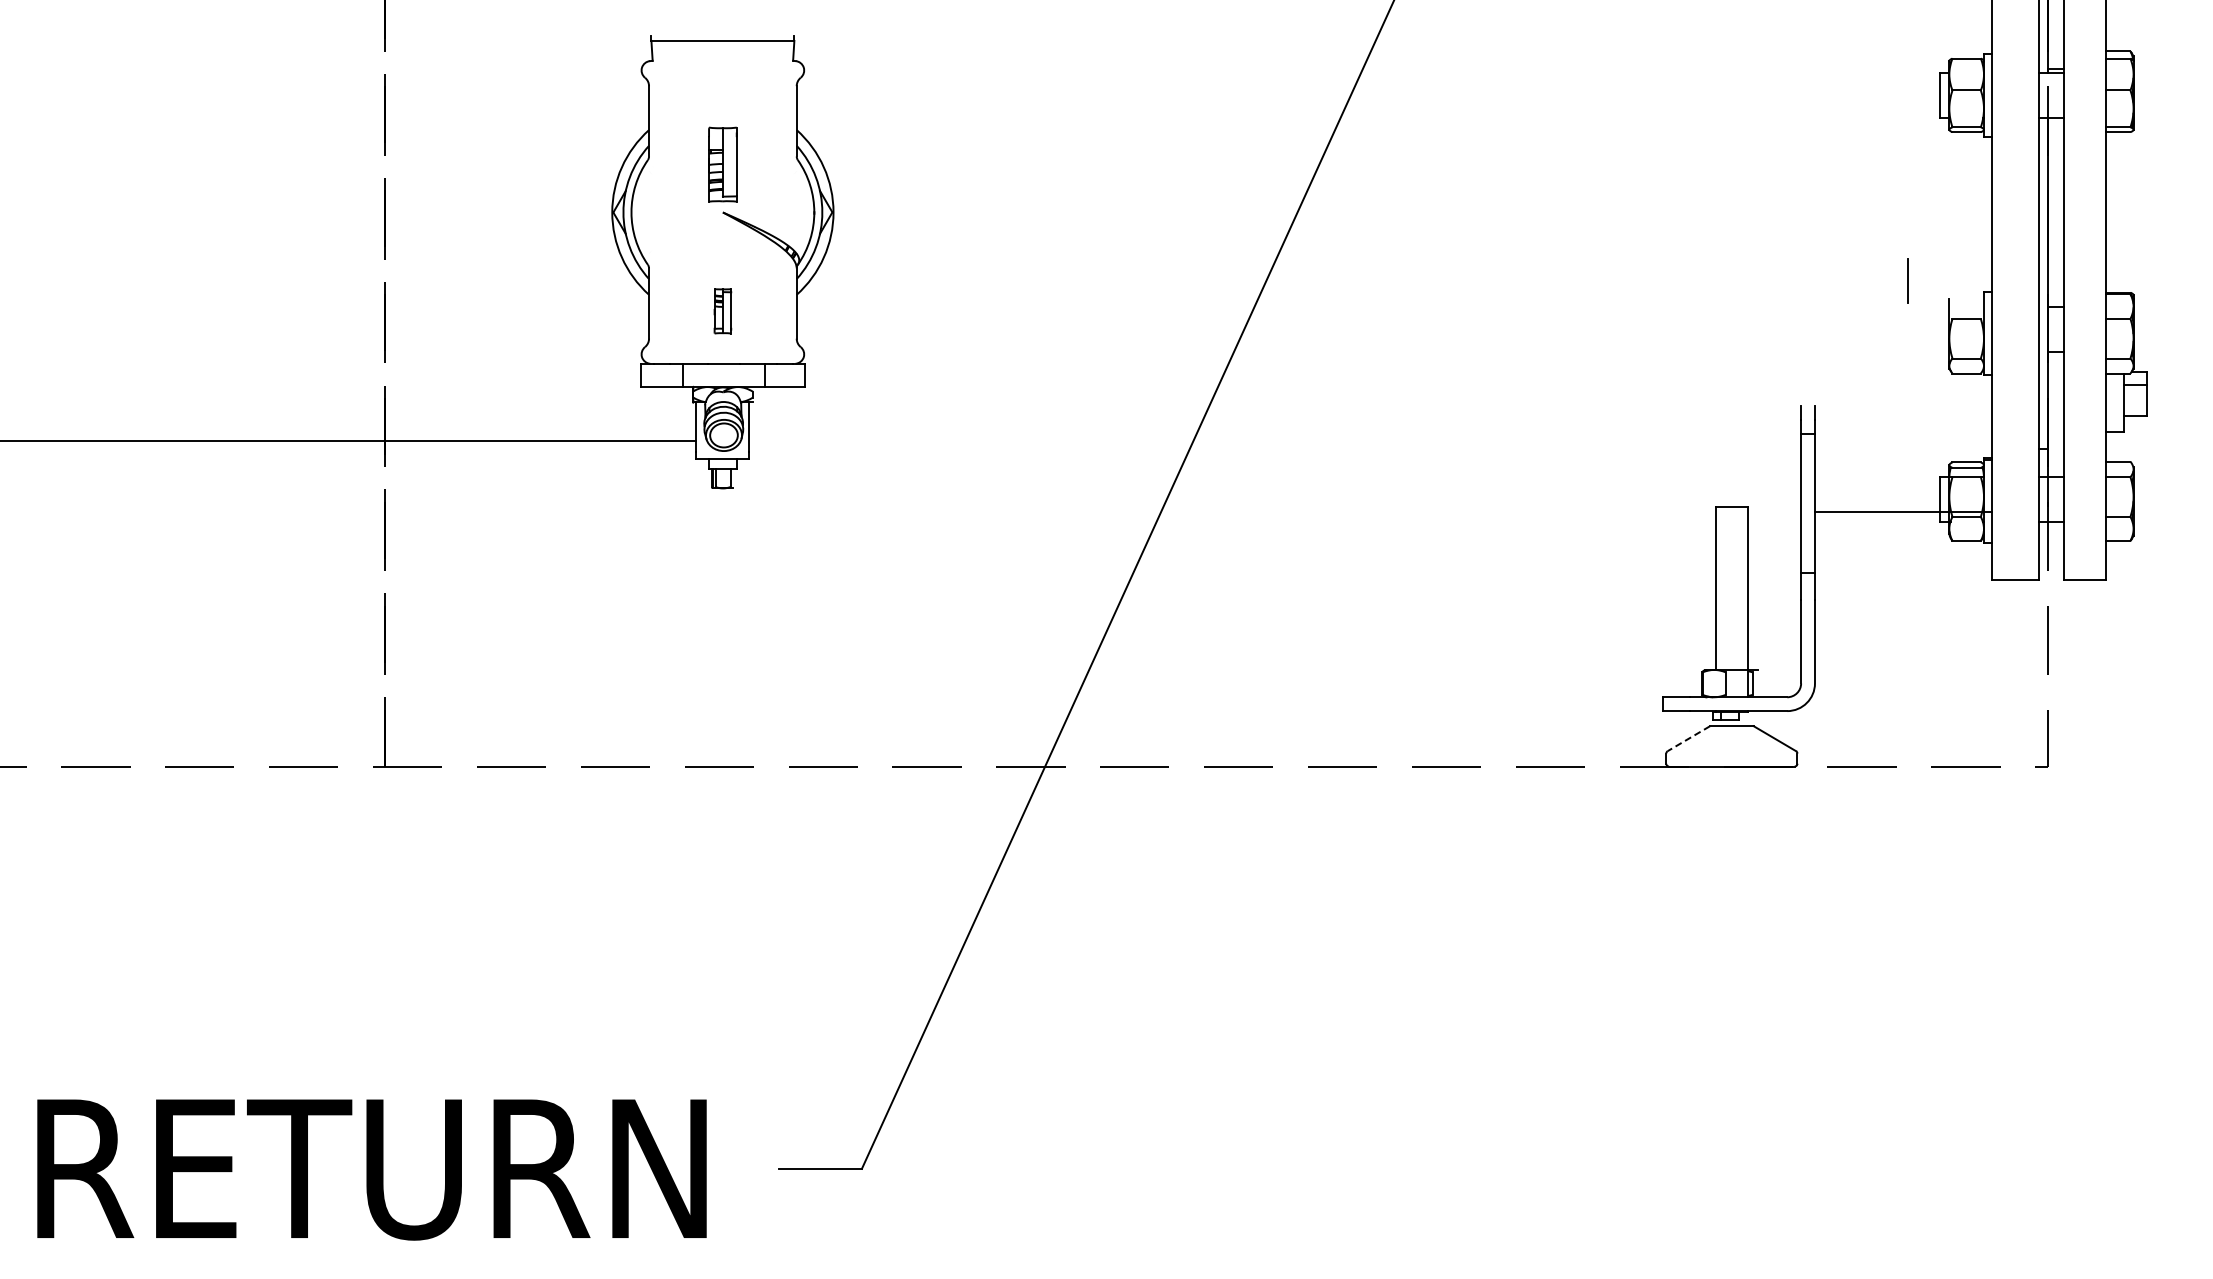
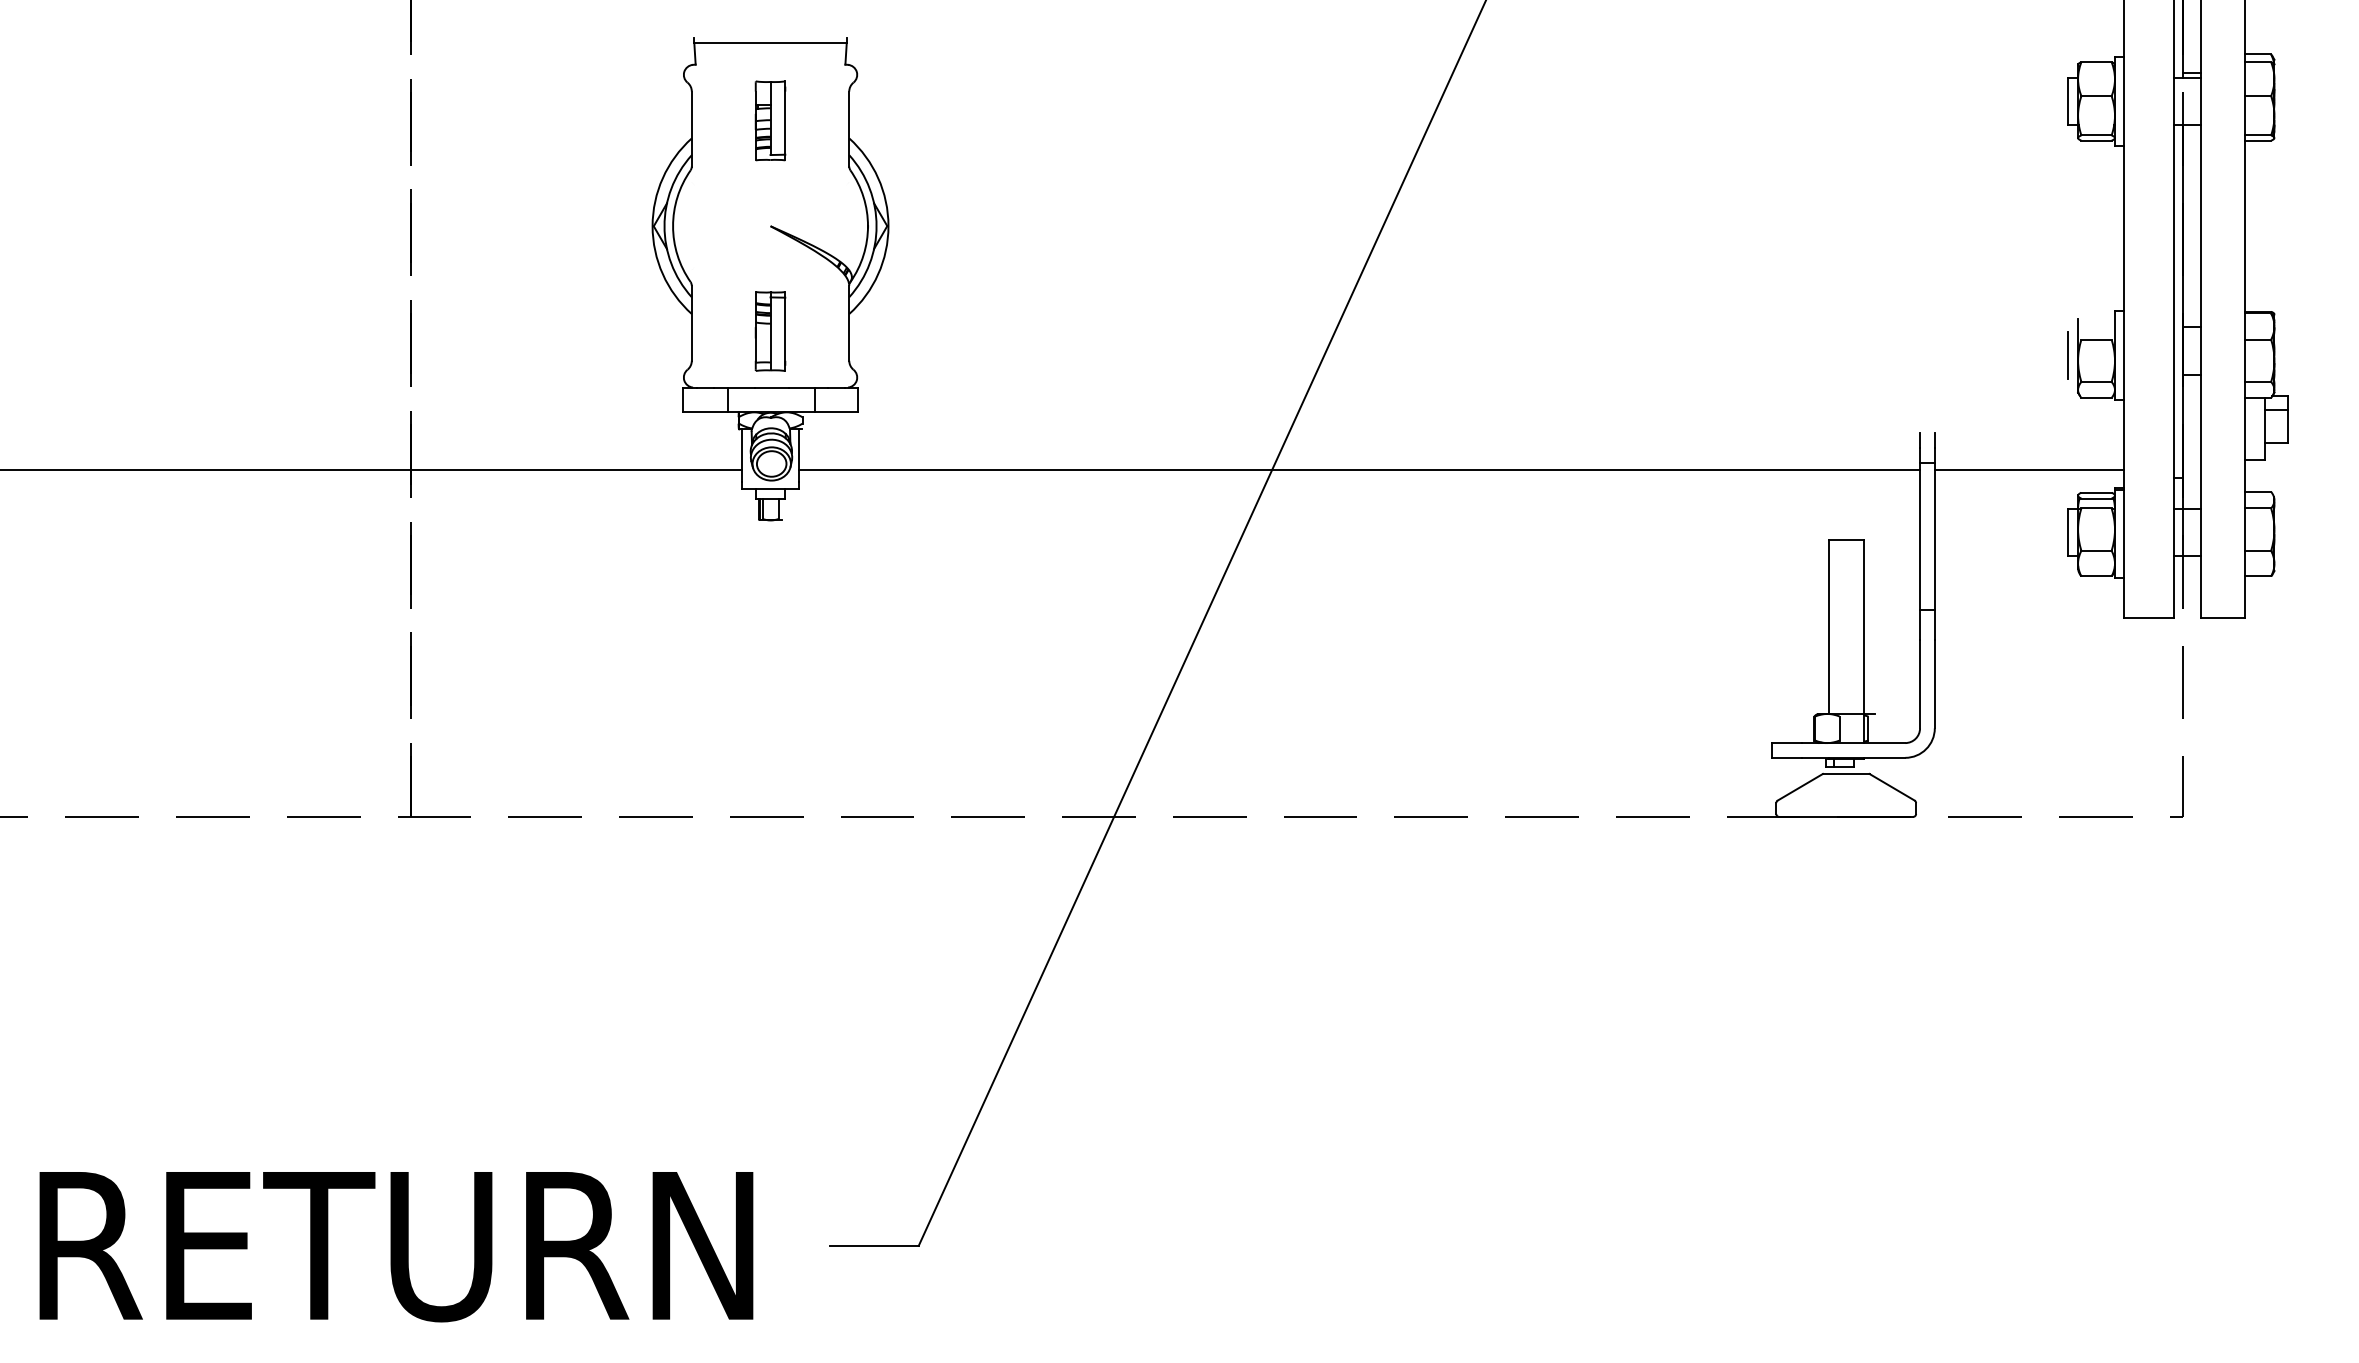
part: (722, 164) -> (770, 120), moved
line: (1907, 280) -> (2067, 355), moved
part: (722, 311) -> (770, 331), size x1.67
line: (1275, 441) -> (1359, 470), added
line: (1903, 512) -> (2029, 470), moved
line: (1688, 738) -> (1799, 787), dashed -> solid

